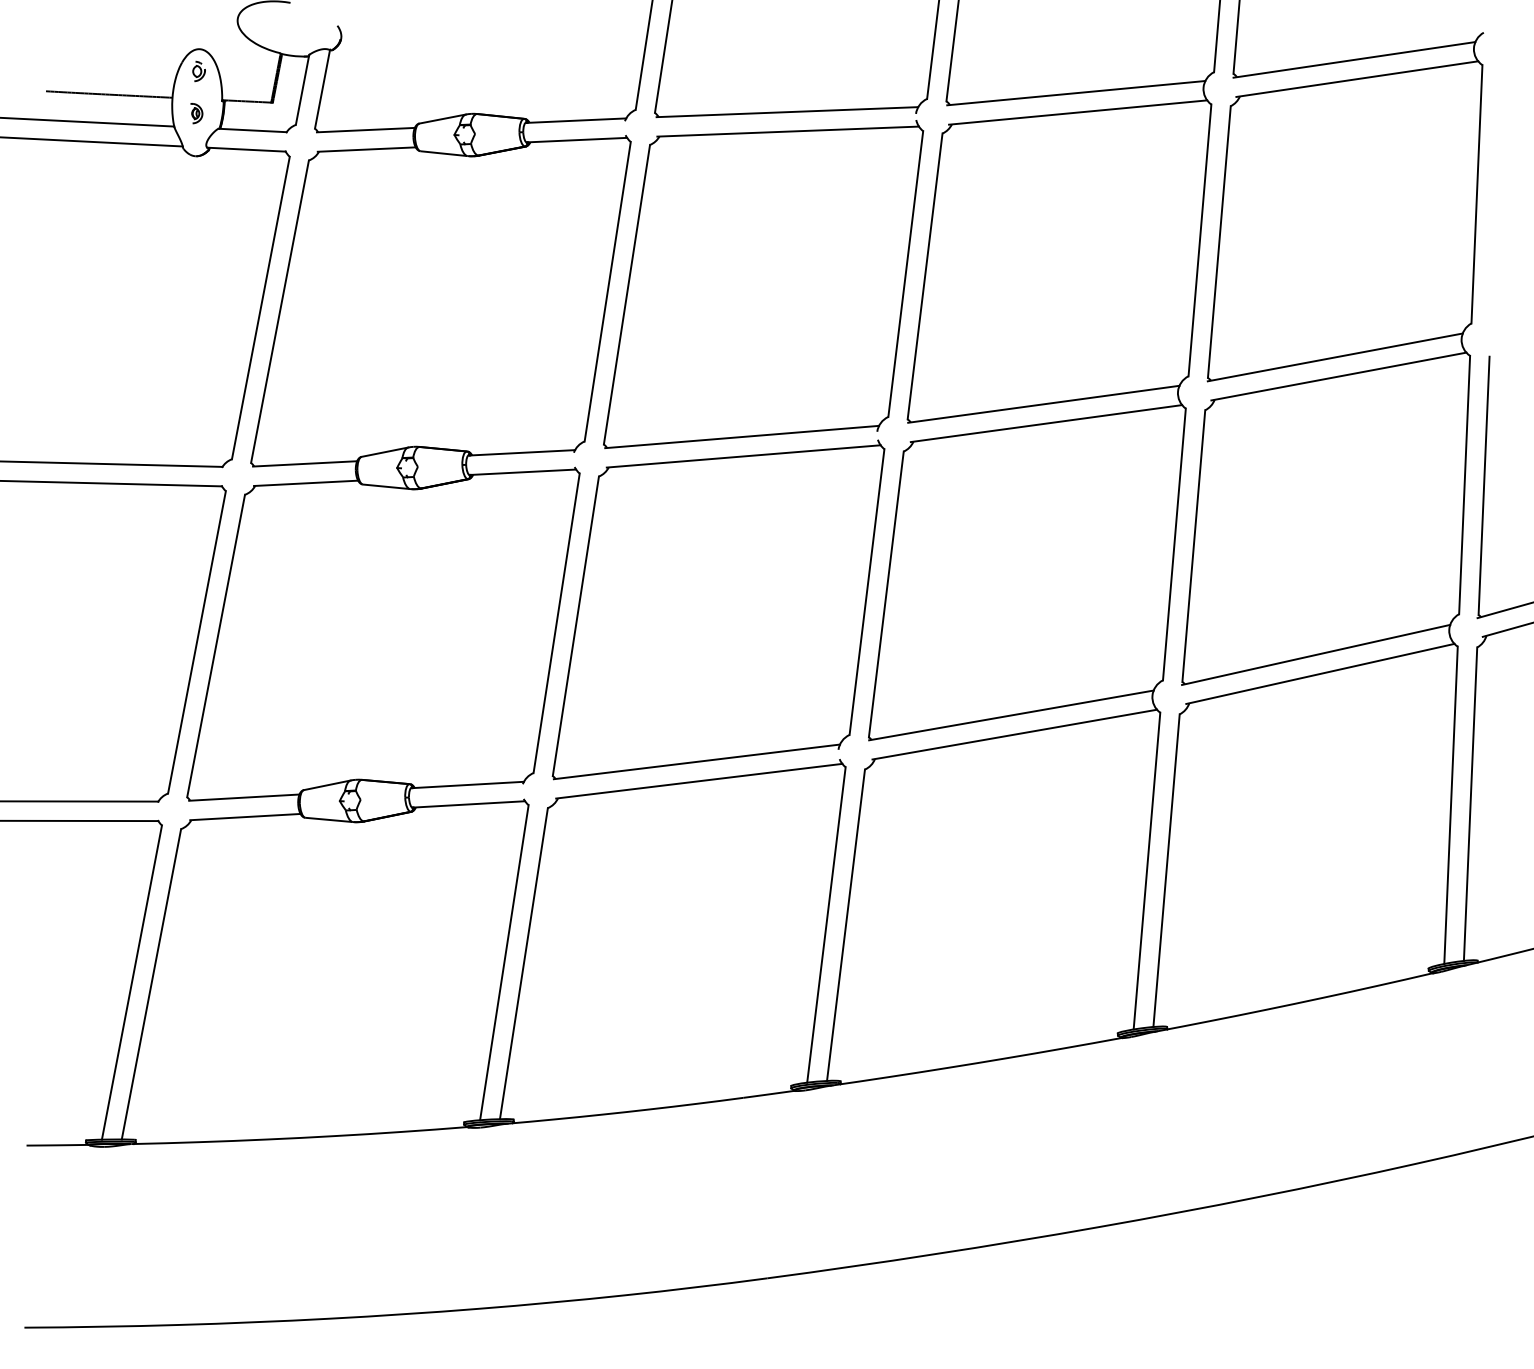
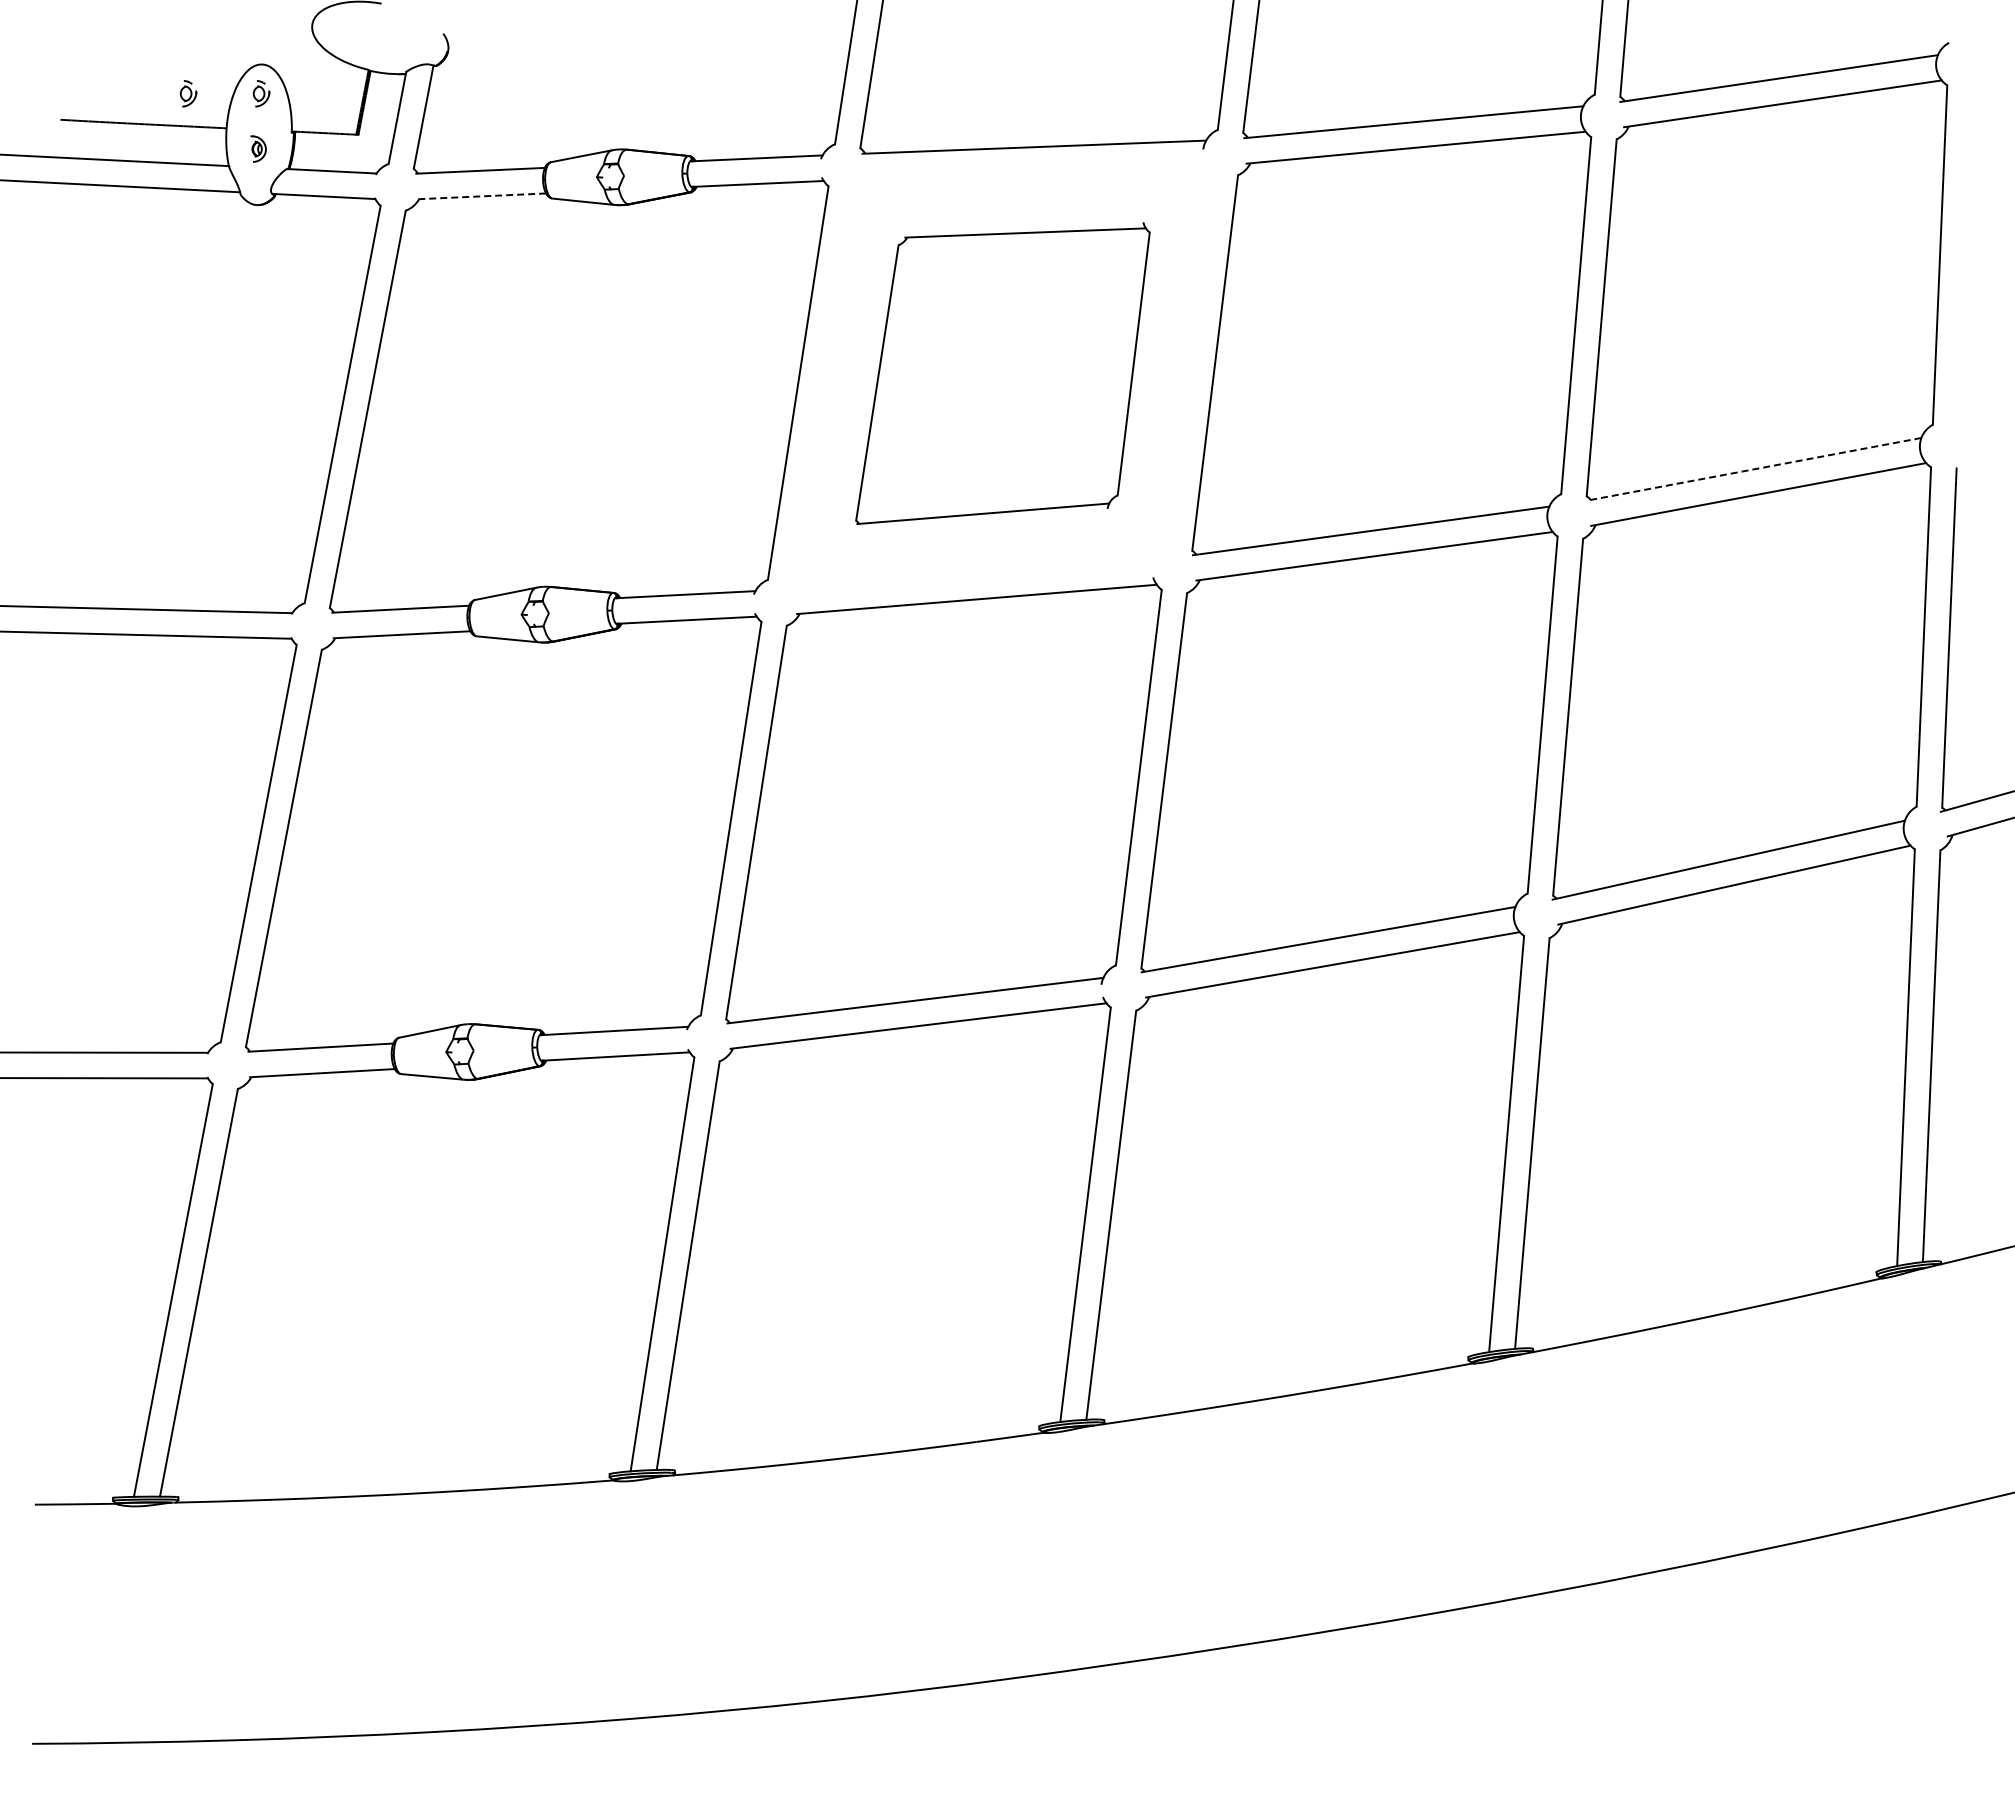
part: (143, 71) -> (188, 93), added
line: (366, 149) -> (481, 196), solid -> dashed
part: (763, 284) -> (1002, 373), size x0.7
line: (1334, 357) -> (1753, 469), solid -> dashed

